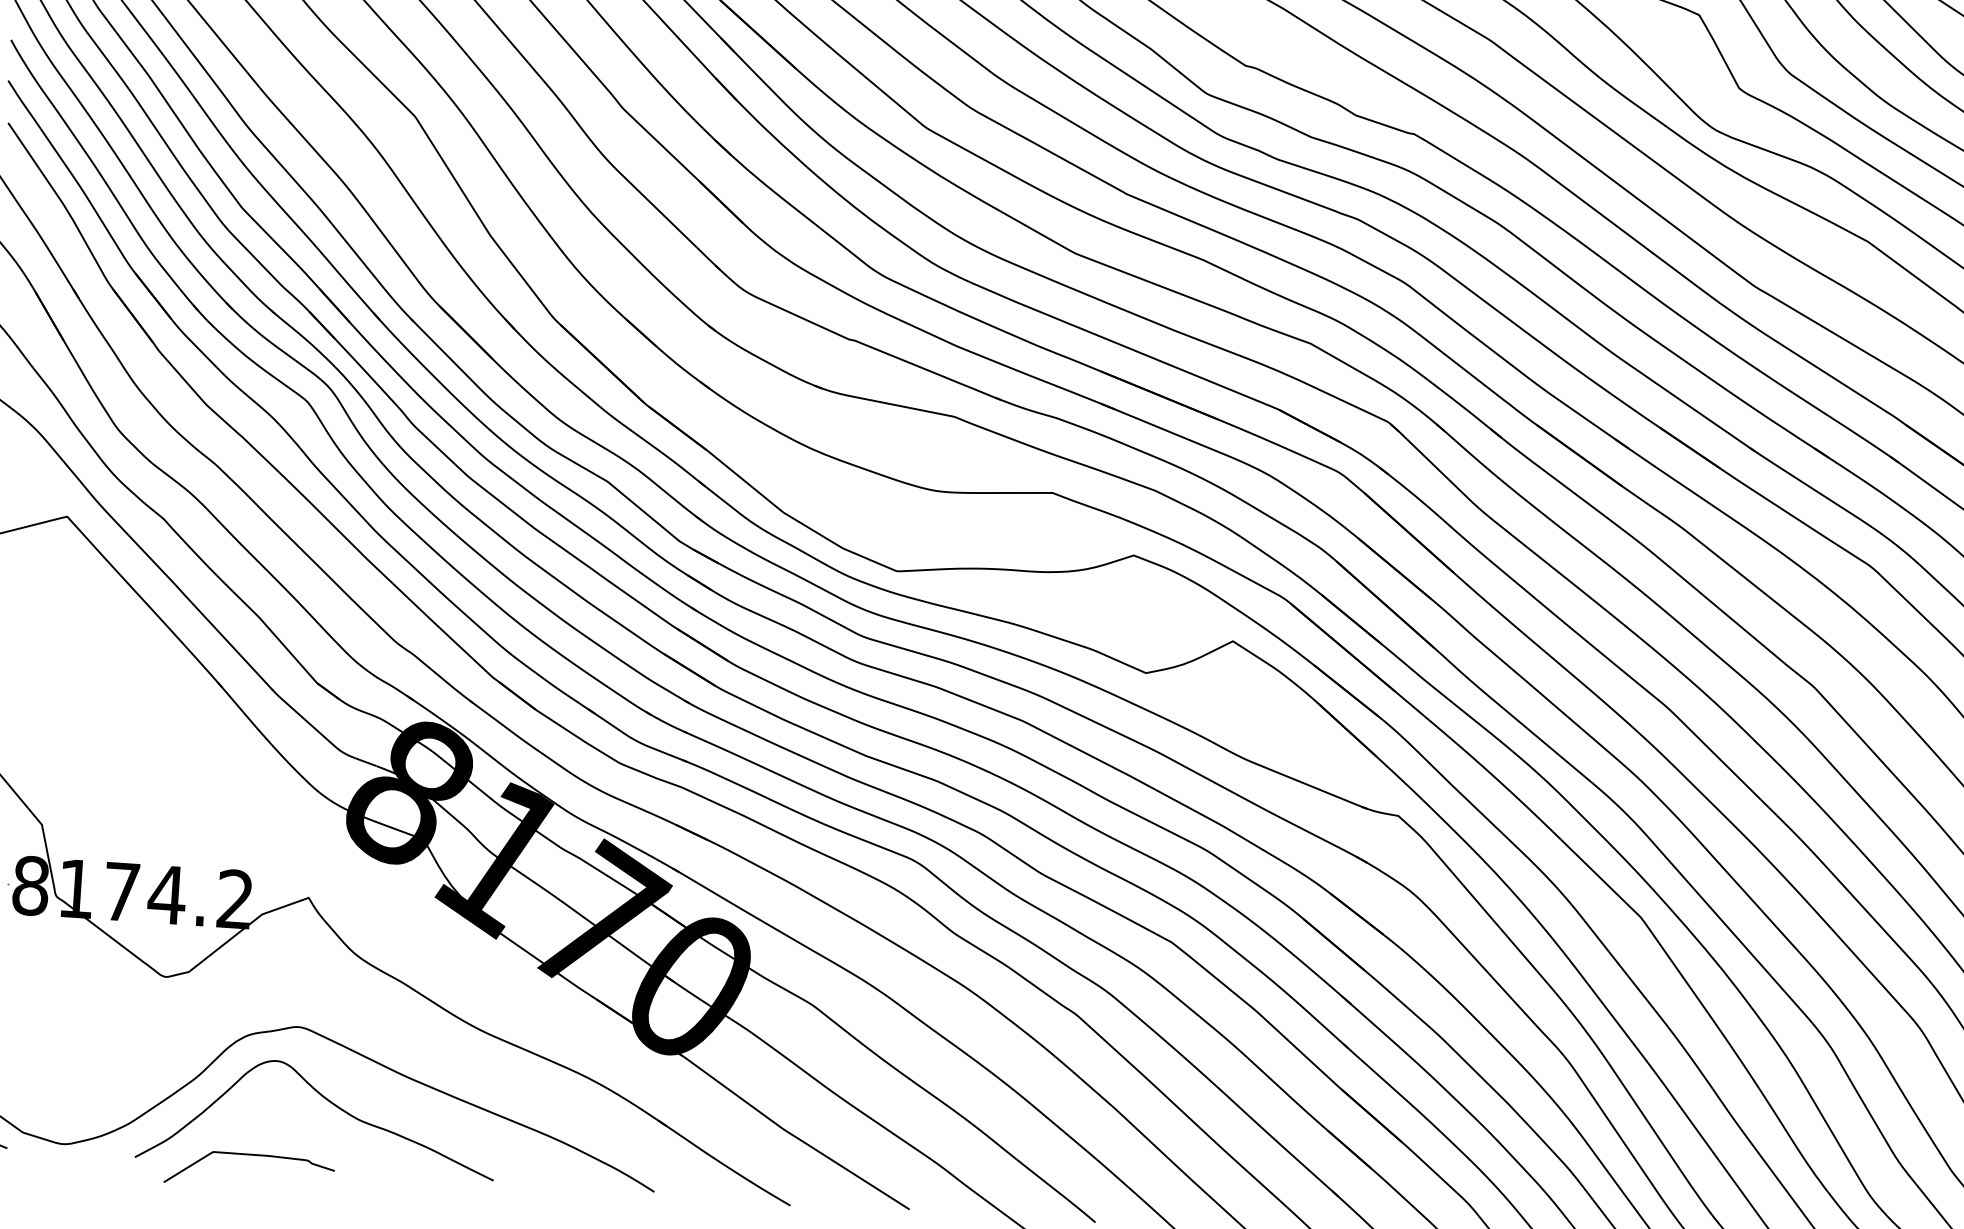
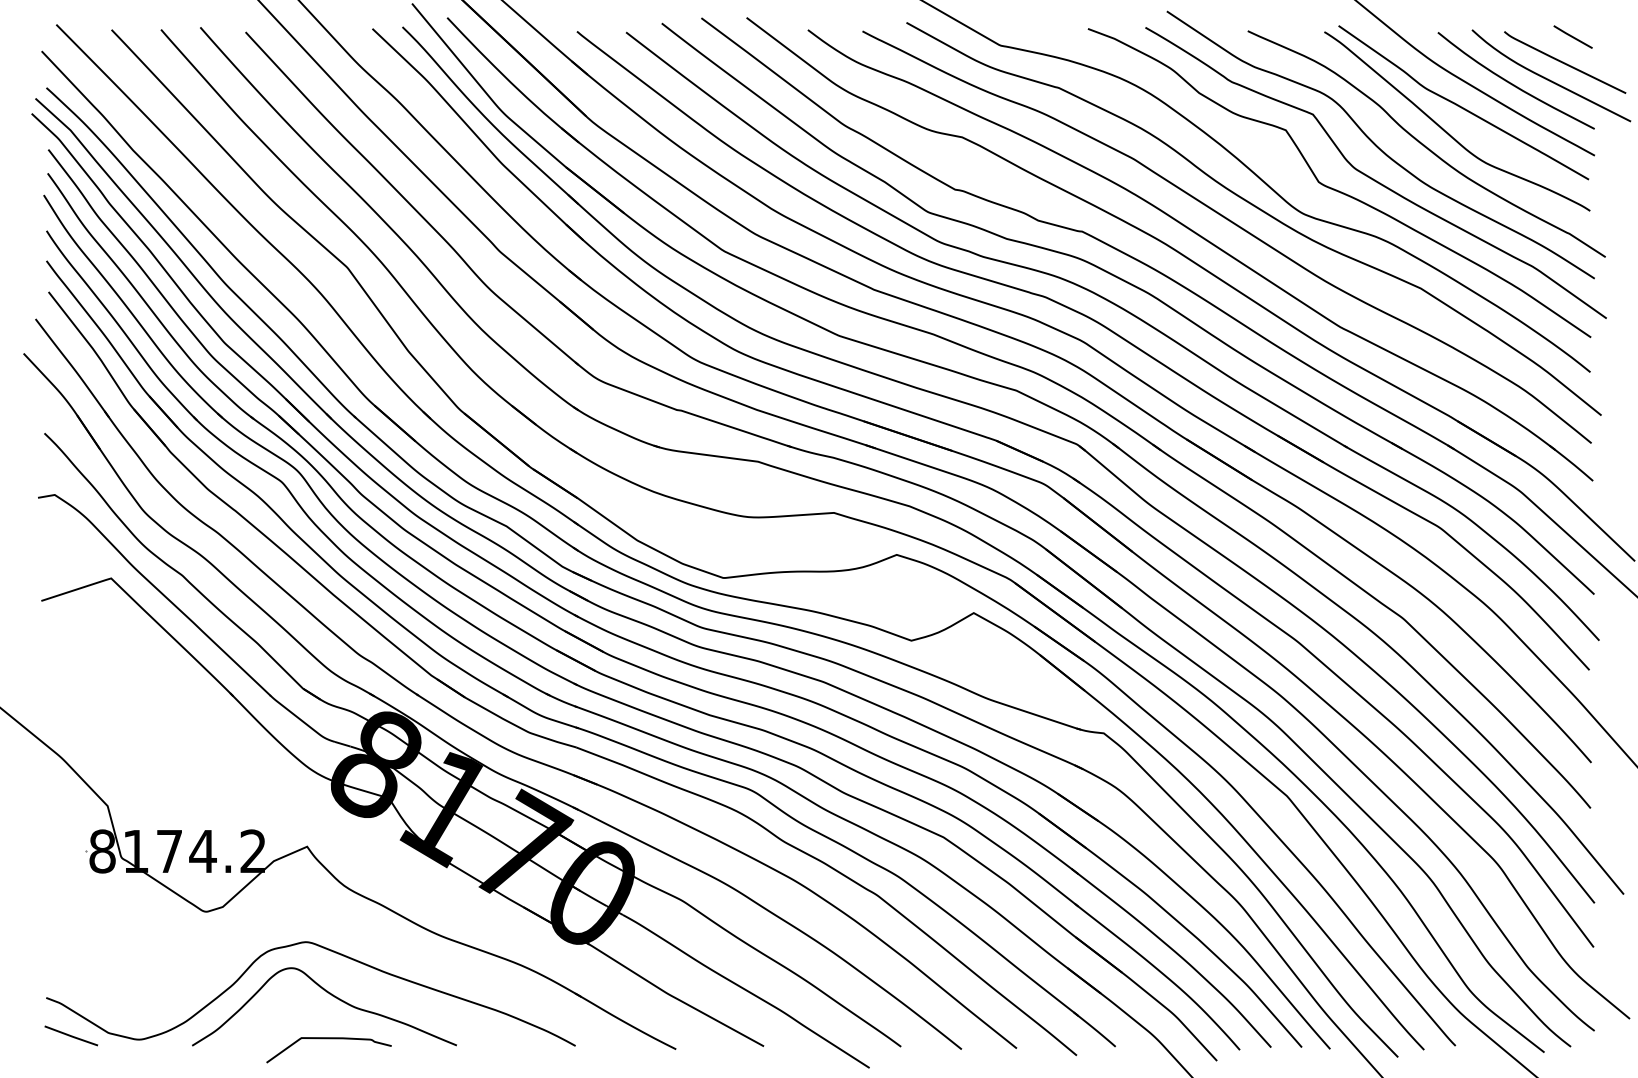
curve: (249, 1156) -> (328, 1039), moved

